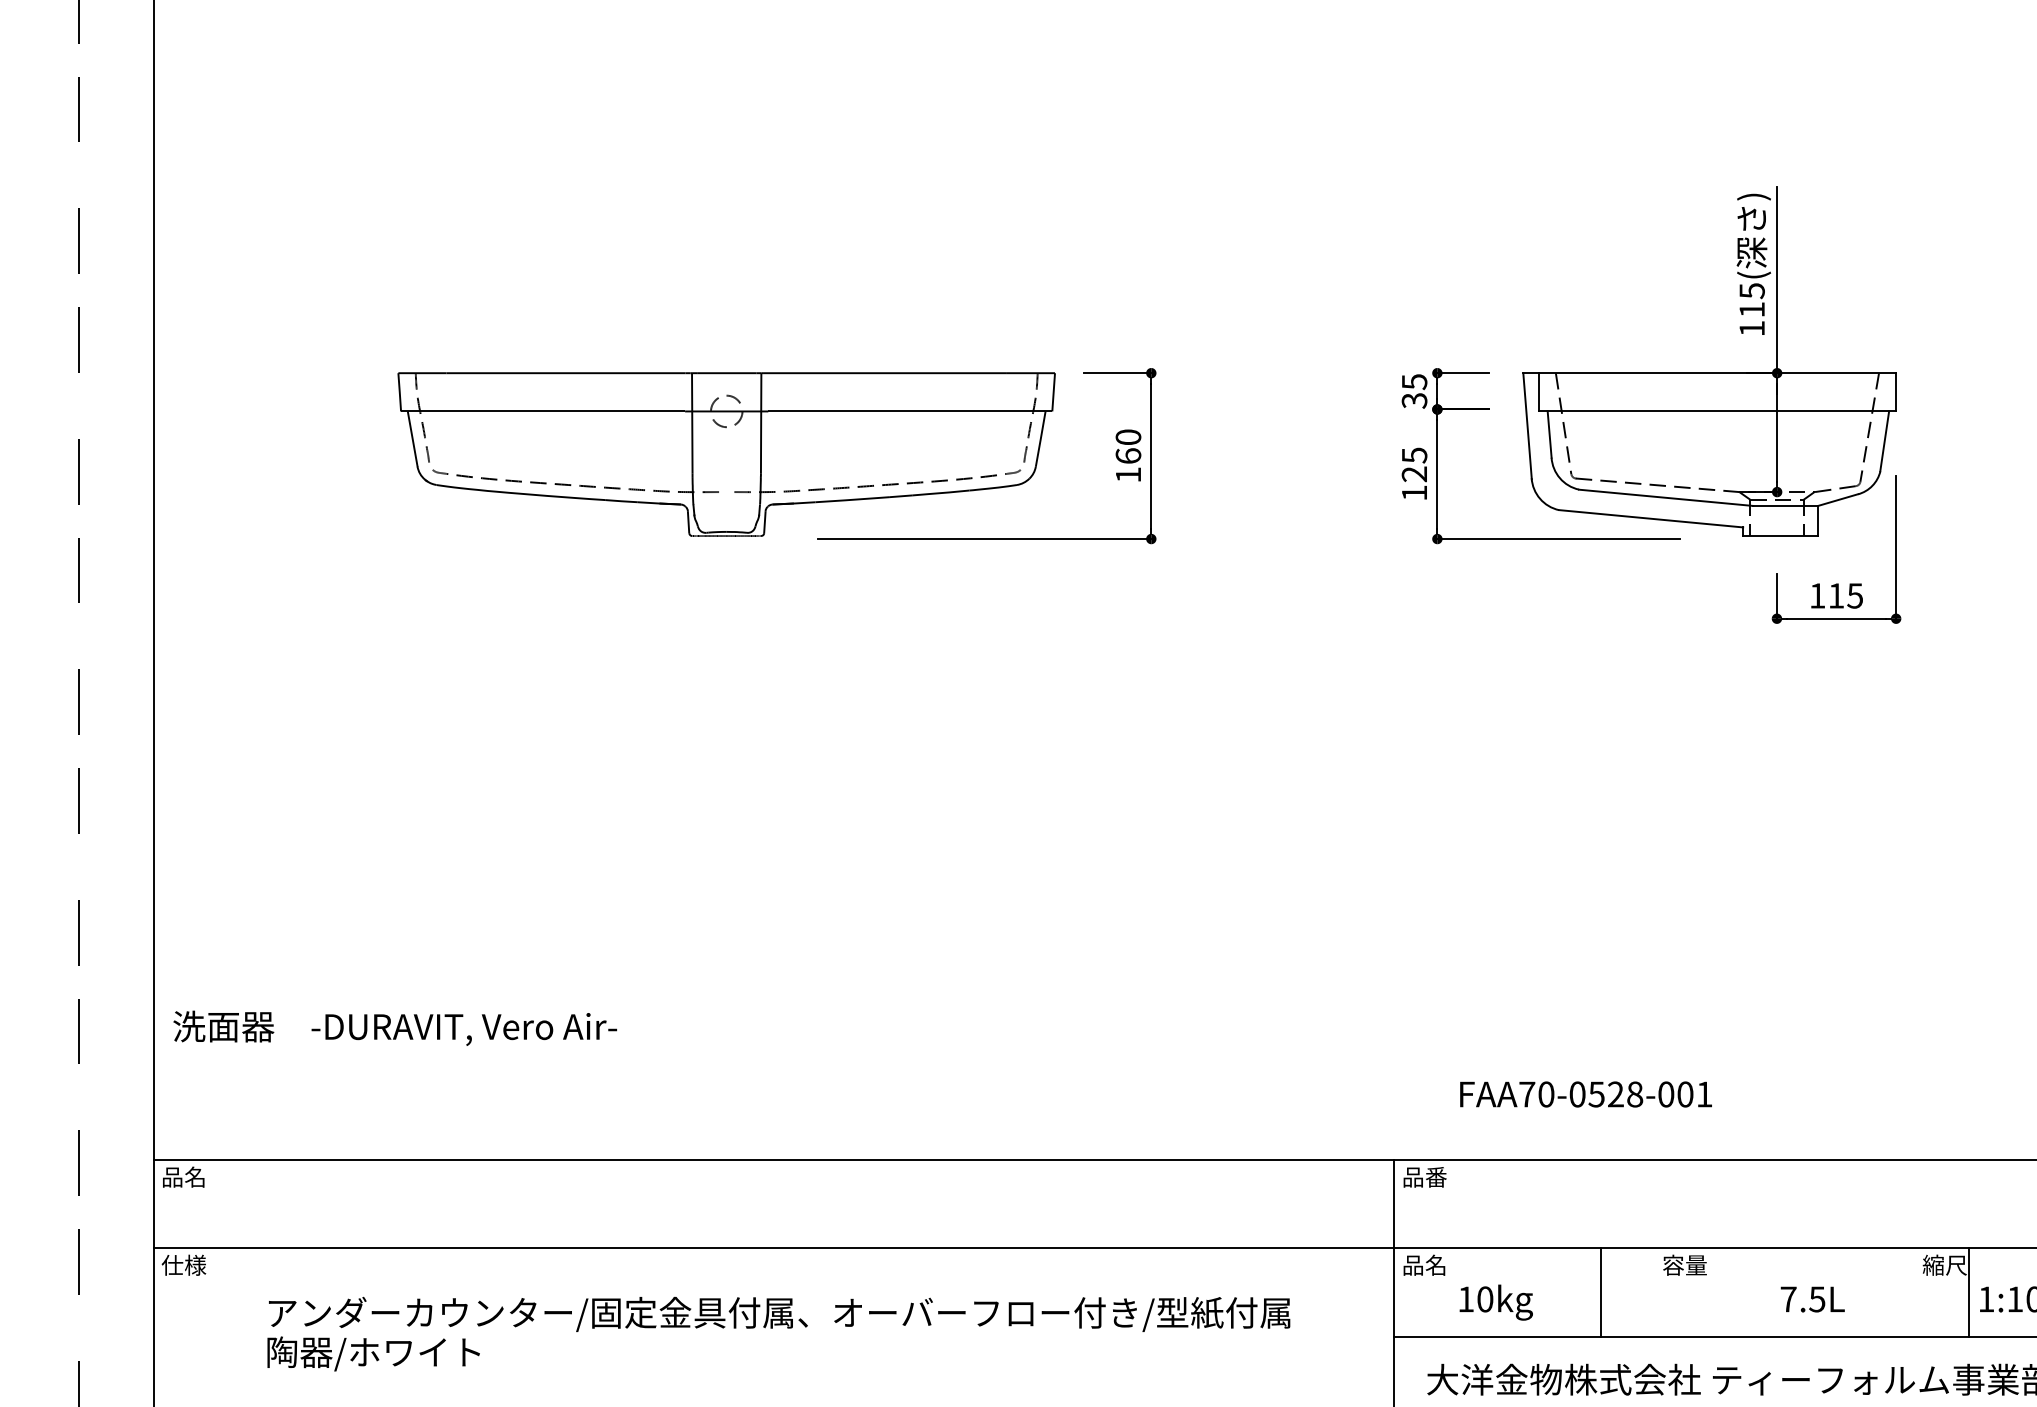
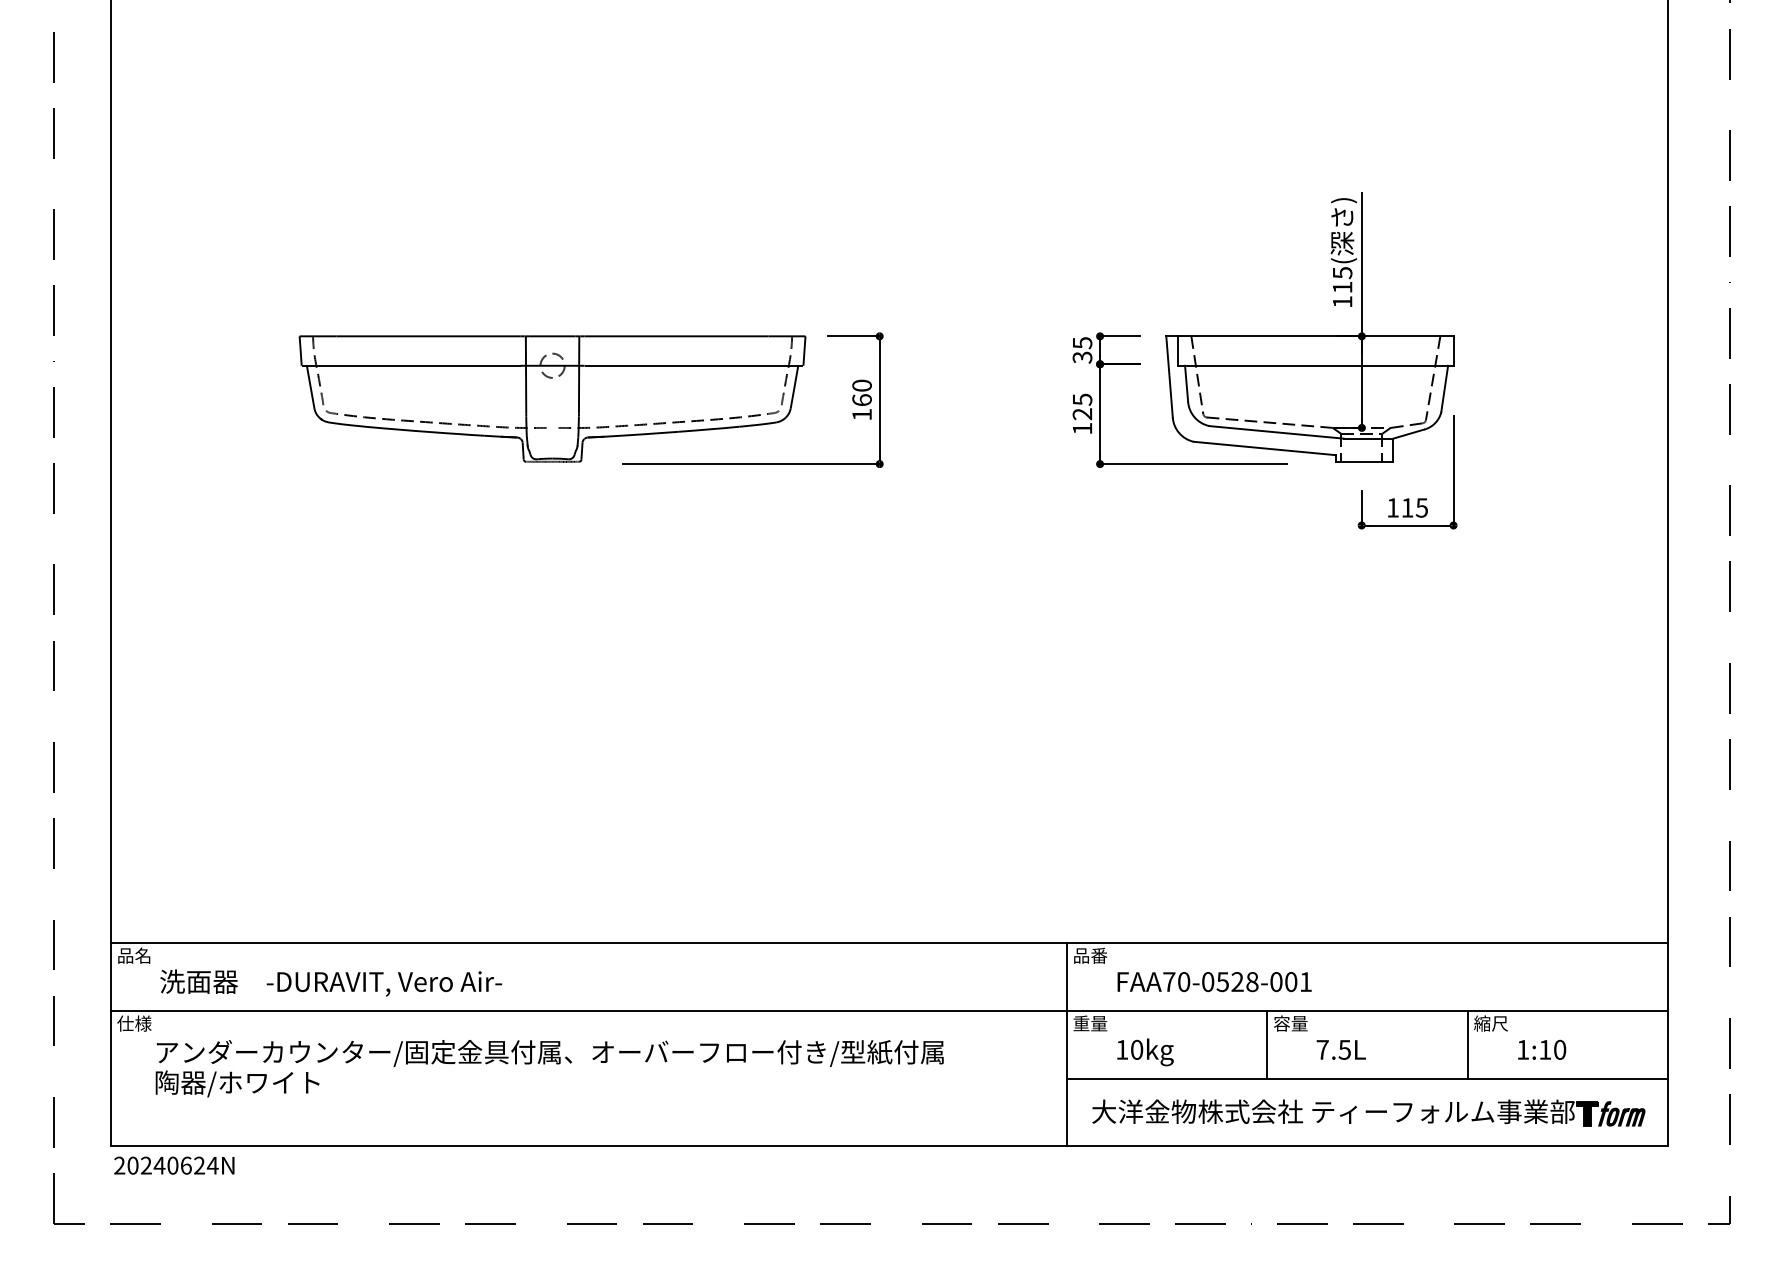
text: (395, 1027) -> (331, 982), moved
text: (1585, 1095) -> (1214, 982), moved
text: (1424, 1265) -> (1090, 1023), 品名 -> 重量
line: (1601, 1292) -> (1267, 1044), moved
line: (1968, 1292) -> (1467, 1044), moved
text: (1811, 1298) -> (1340, 1049), moved
text: (778, 1333) -> (549, 1068), moved

